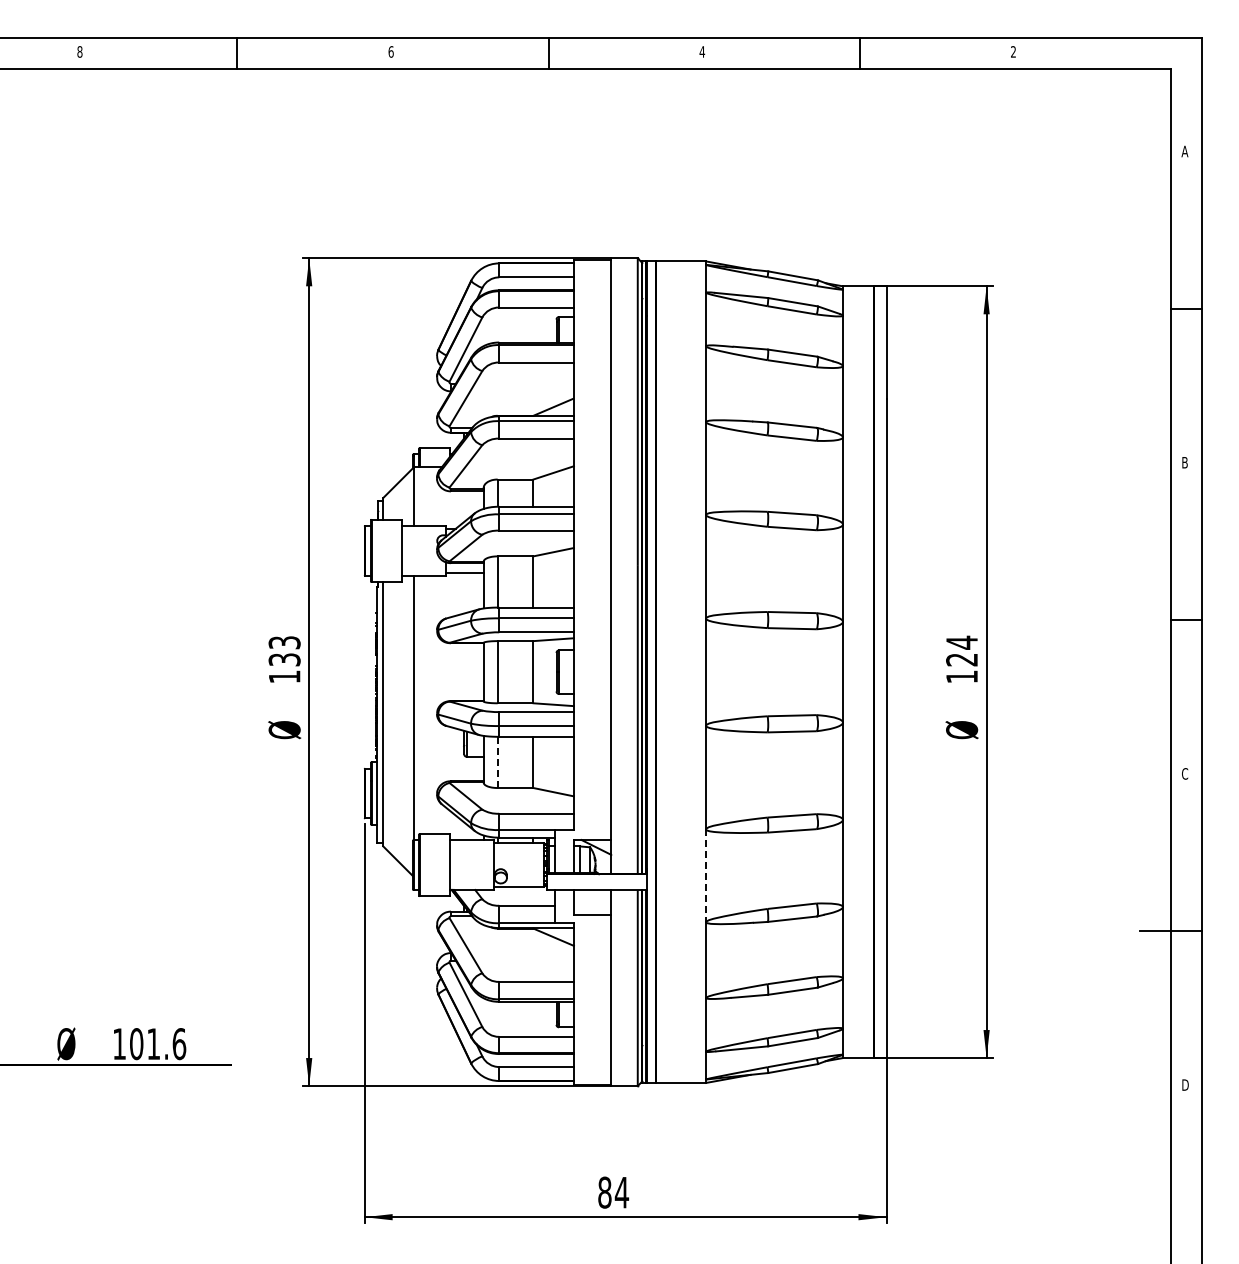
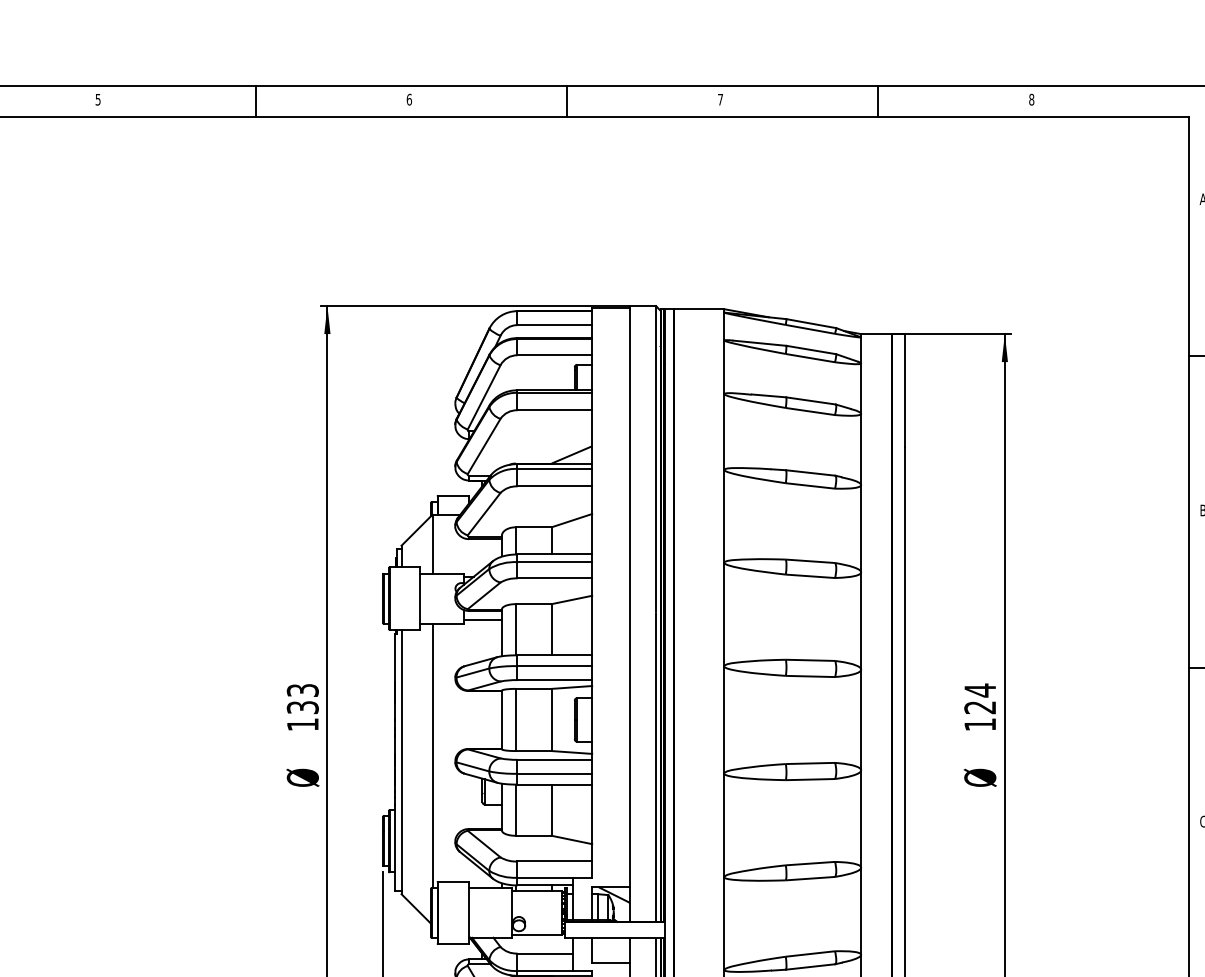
text: (79, 51) -> (97, 99), 8 -> 5
text: (702, 51) -> (720, 99), 4 -> 7
text: (1013, 51) -> (1031, 99), 2 -> 8
line: (497, 762) -> (515, 810), dashed -> solid
line: (706, 876) -> (724, 924), dashed -> solid

